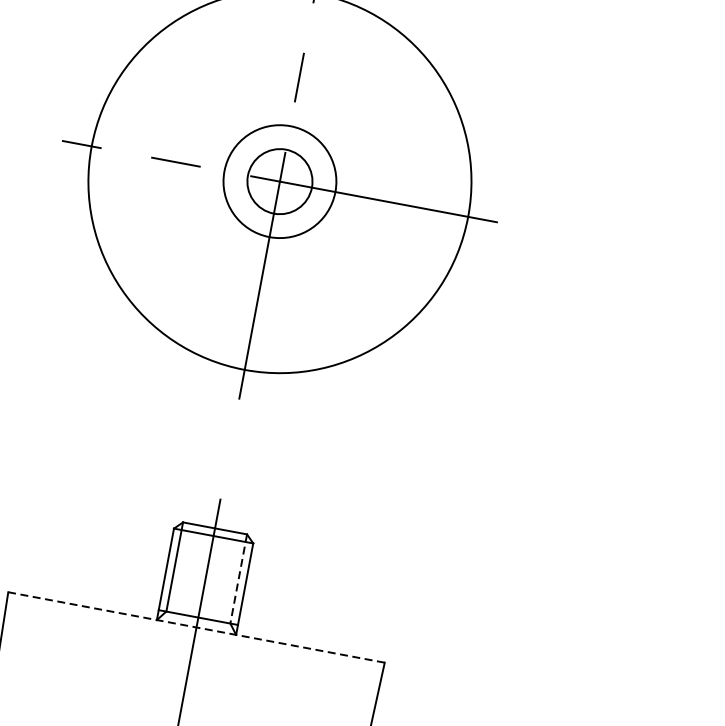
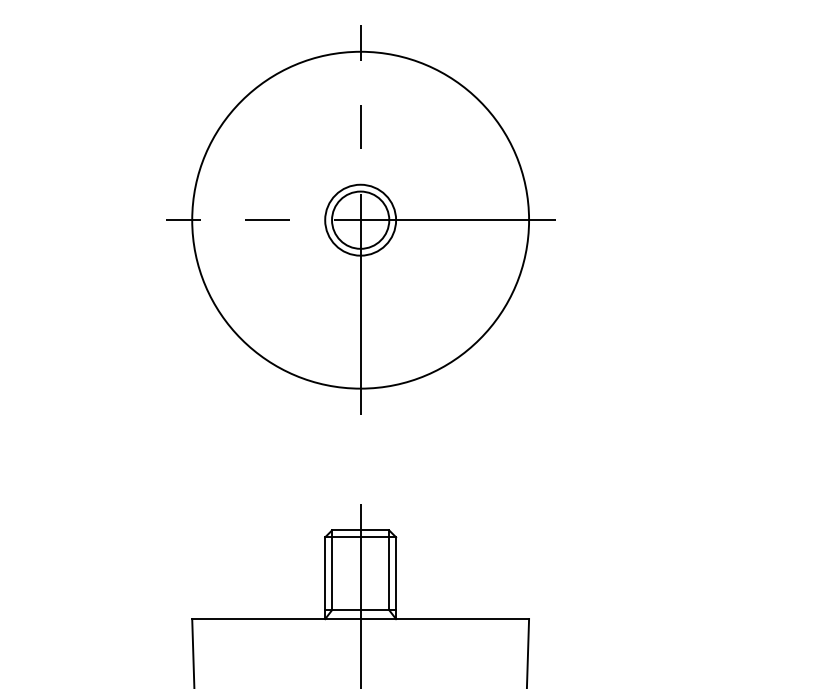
circle: (279, 180) -> (360, 219), size x0.71
line: (238, 579) -> (389, 570), dashed -> solid
line: (196, 627) -> (360, 619), dashed -> solid

